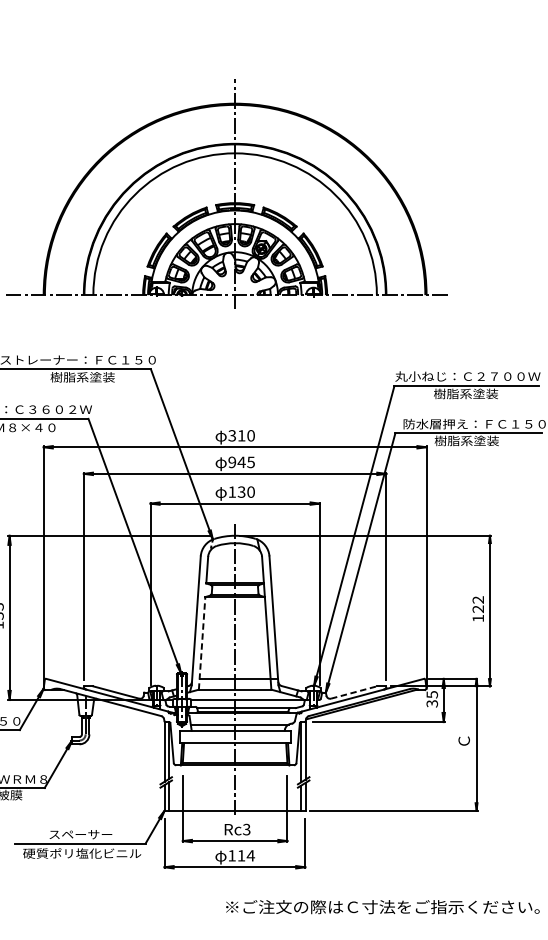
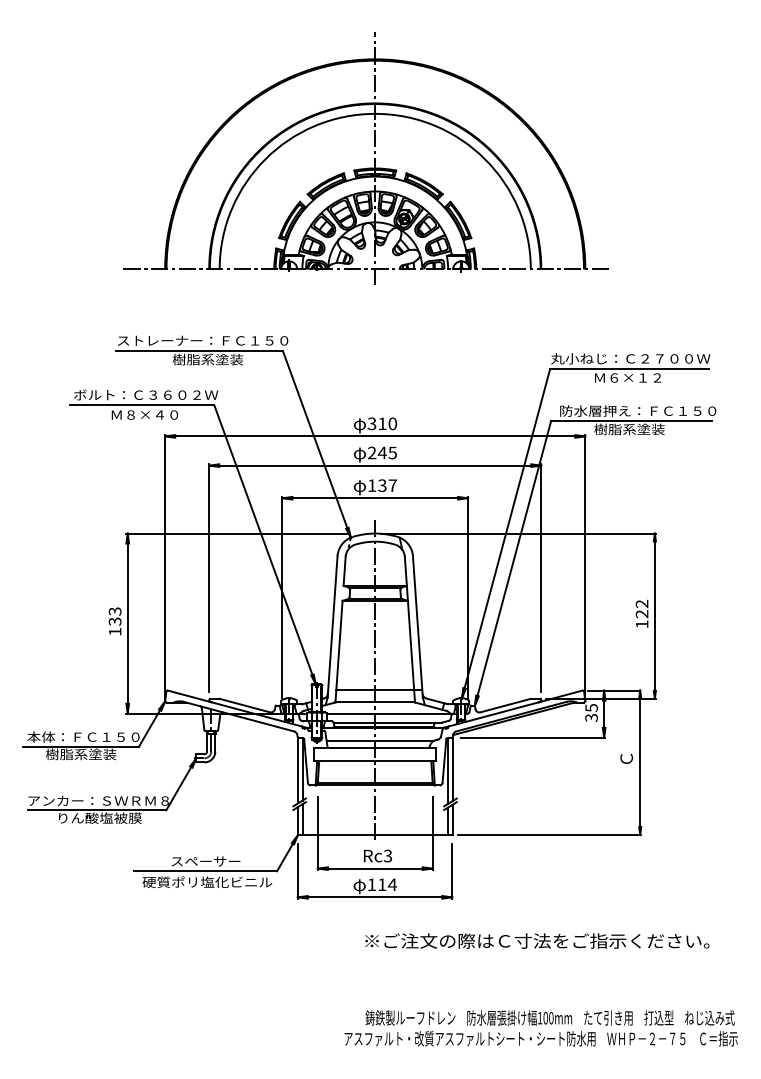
text: (465, 393) -> (628, 377), 樹脂系塗装 -> Ｍ６×１２
text: (231, 462) -> (371, 453), 945 -> 245
text: (250, 491) -> (392, 485), 130 -> 137
line: (202, 643) -> (339, 651), dashed -> solid
line: (354, 692) -> (506, 705), dashed -> solid

